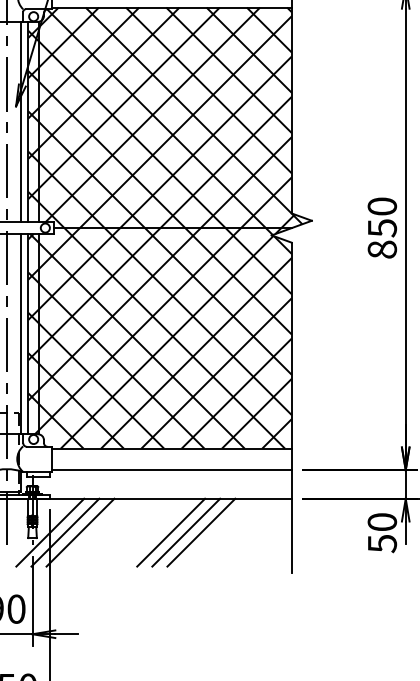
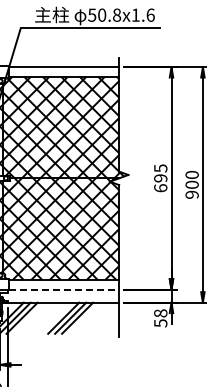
text: (381, 228) -> (160, 178), 850 -> 695
line: (172, 470) -> (64, 289), solid -> dashed
text: (381, 522) -> (160, 313), 50 -> 58

